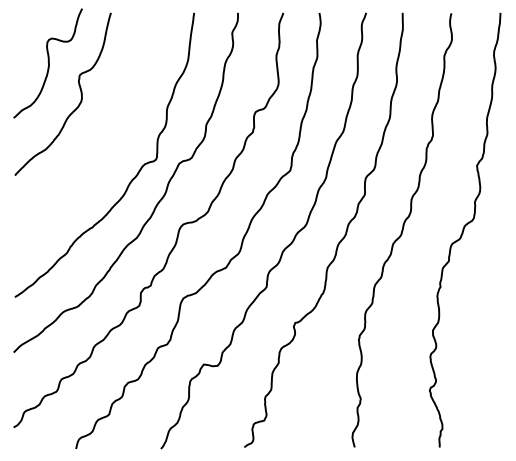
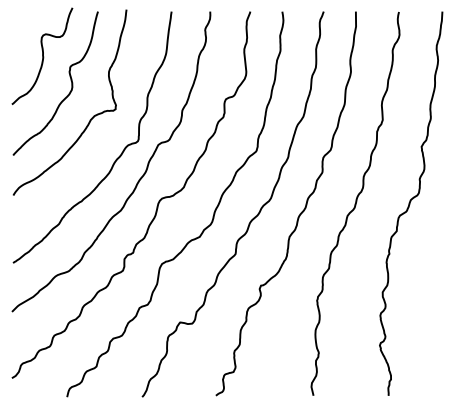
curve: (101, 135) -> (89, 120), added

